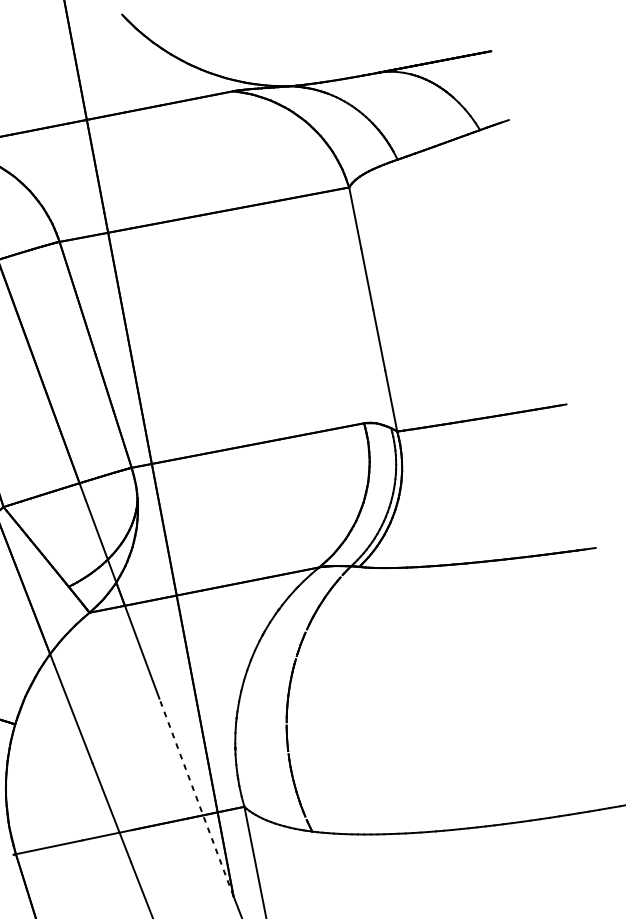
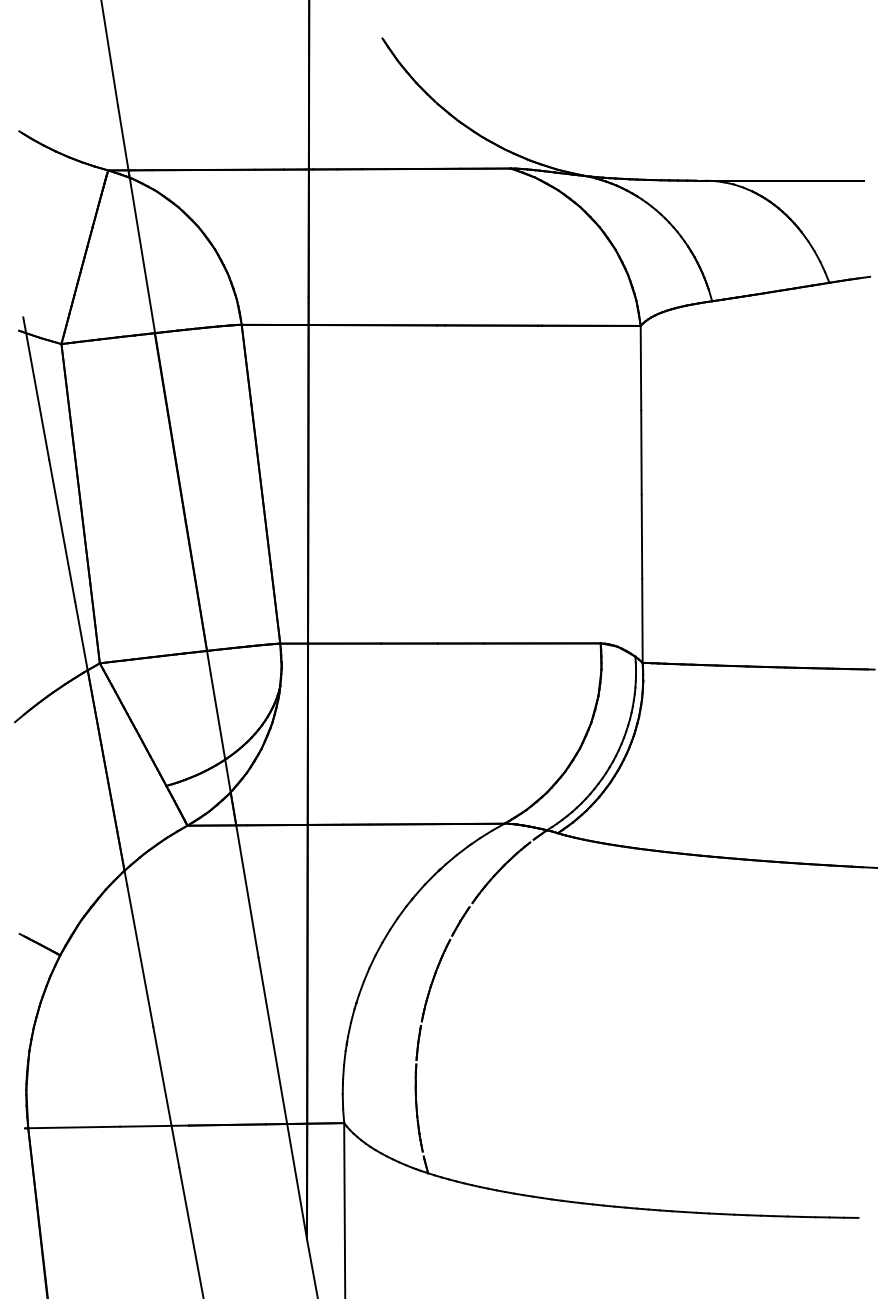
line: (196, 797) -> (282, 1098), dashed -> solid

